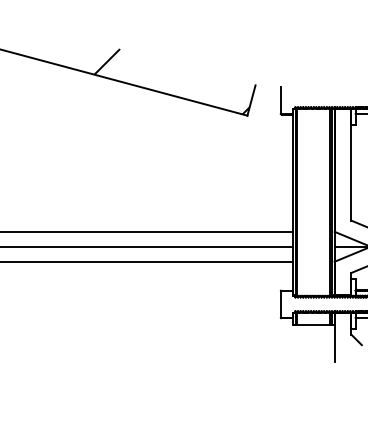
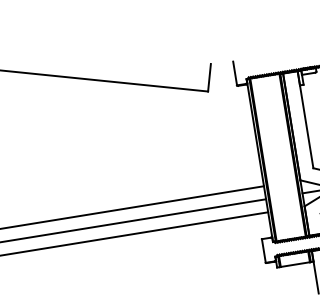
hatch: (171, 81) -> (137, 72), removed

